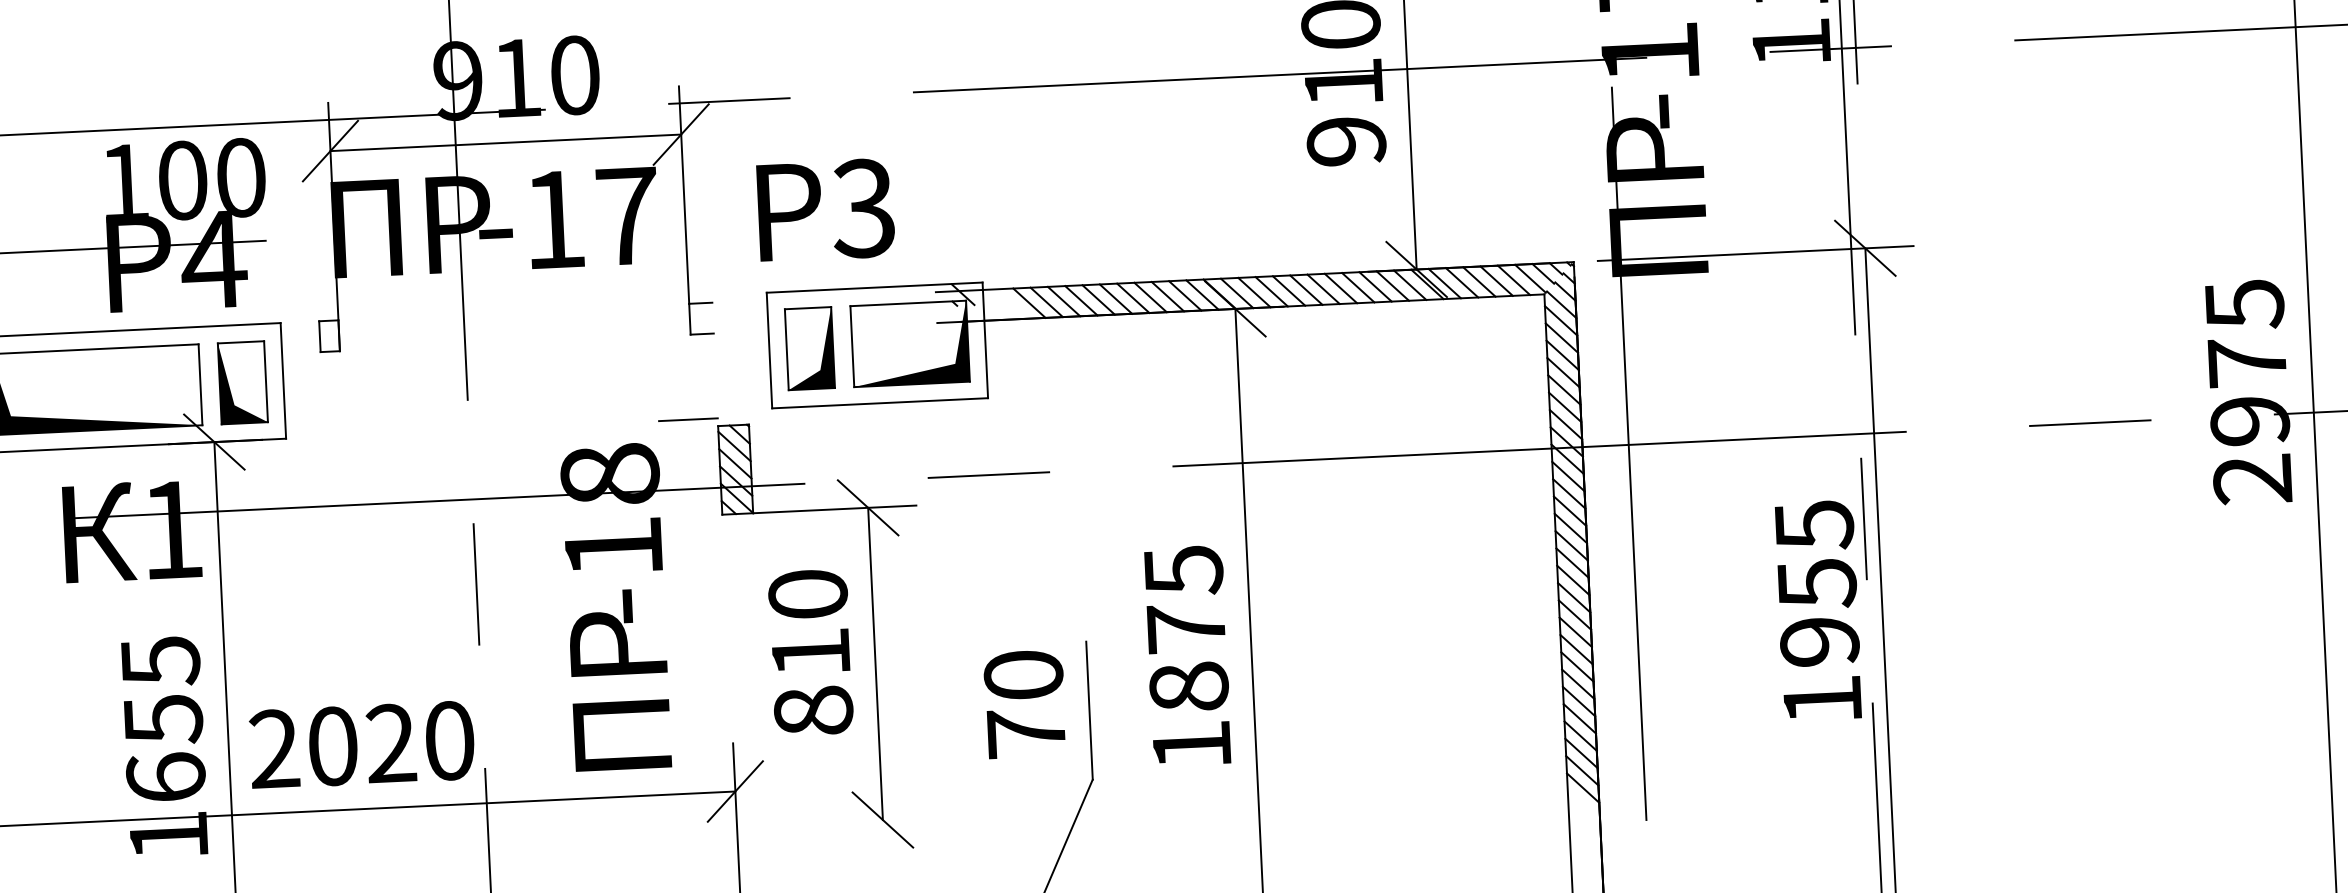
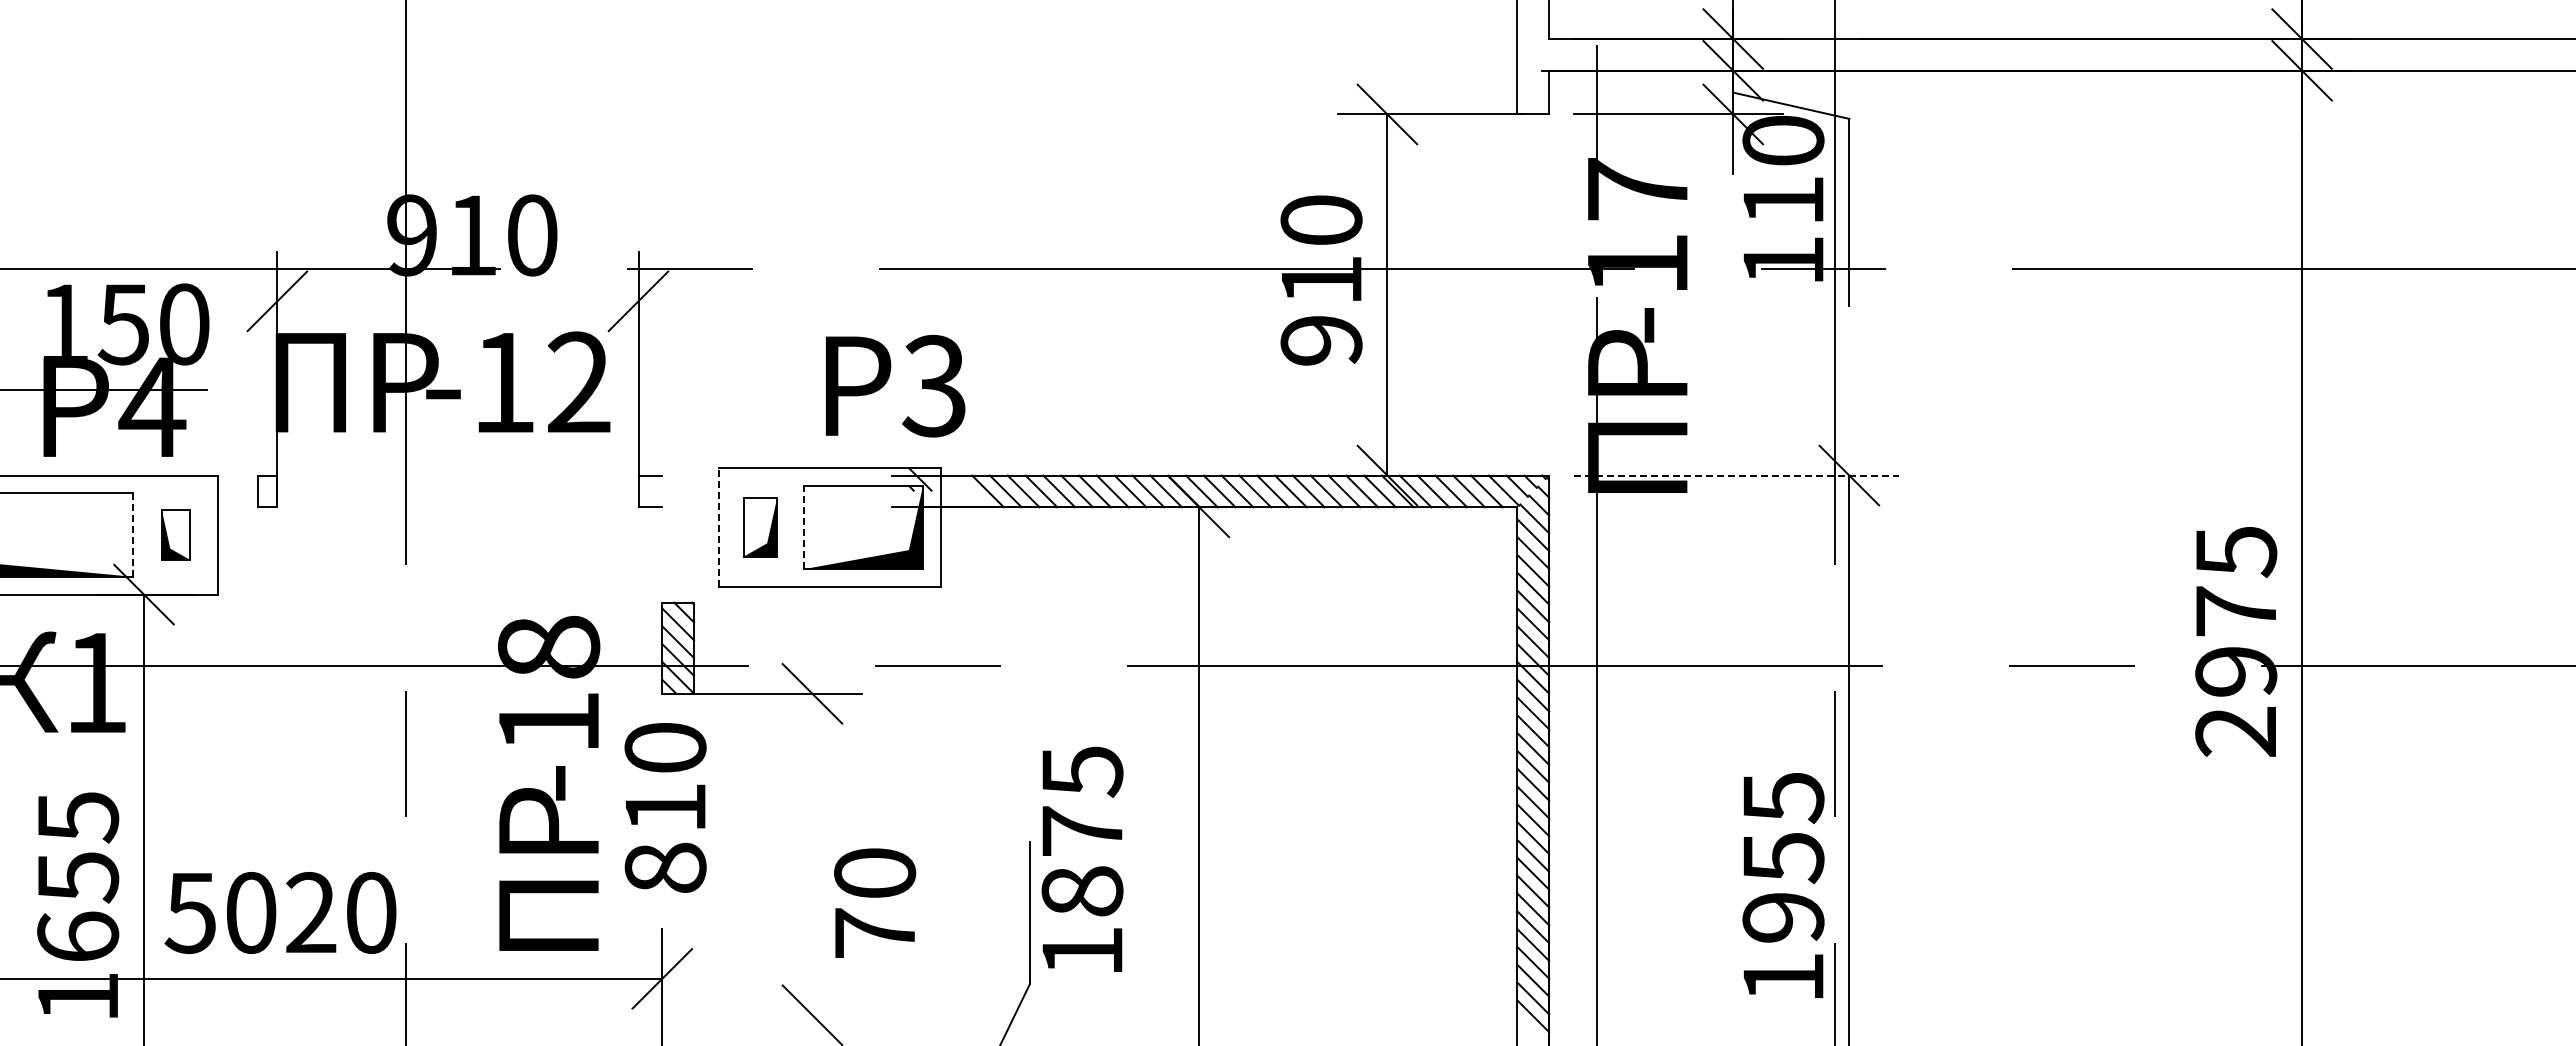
line: (505, 143) -> (457, 301), removed
text: (182, 180) -> (123, 324), 100 -> 150
text: (825, 209) -> (895, 385), moved
text: (626, 215) -> (578, 381), -17 -> -12
line: (1755, 253) -> (1736, 475), solid -> dashed
line: (852, 346) -> (804, 527), solid -> dashed
part: (810, 348) -> (760, 527), size x0.7
line: (769, 350) -> (718, 527), solid -> dashed
part: (242, 382) -> (175, 534), size x0.6
line: (200, 385) -> (132, 535), solid -> dashed
line: (687, 419) -> (631, 594), removed
text: (1818, 610) -> (1783, 885), moved
text: (810, 652) -> (665, 807), moved
text: (1187, 655) -> (1082, 858), moved
line: (875, 663) -> (812, 854), removed
text: (1025, 703) -> (875, 902), moved
text: (273, 748) -> (189, 912), 2020 -> 5020

